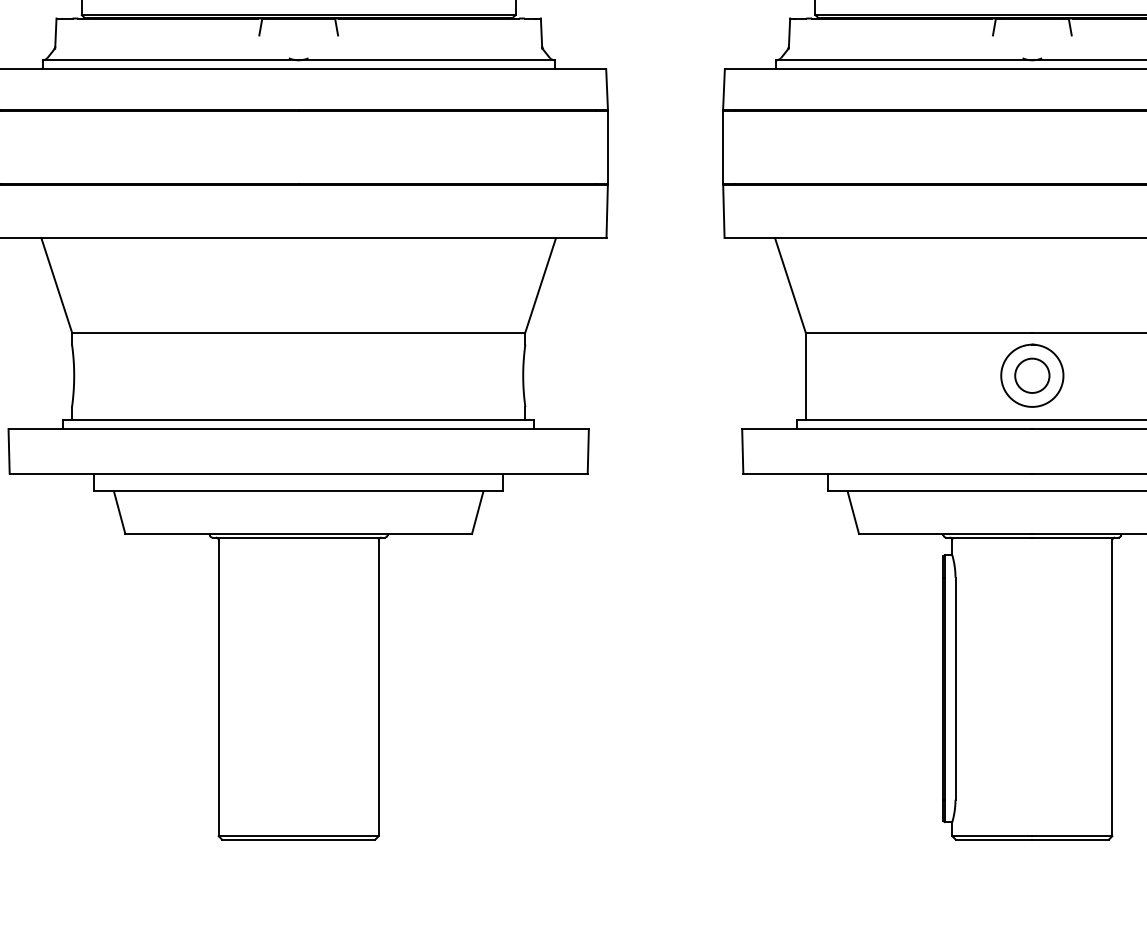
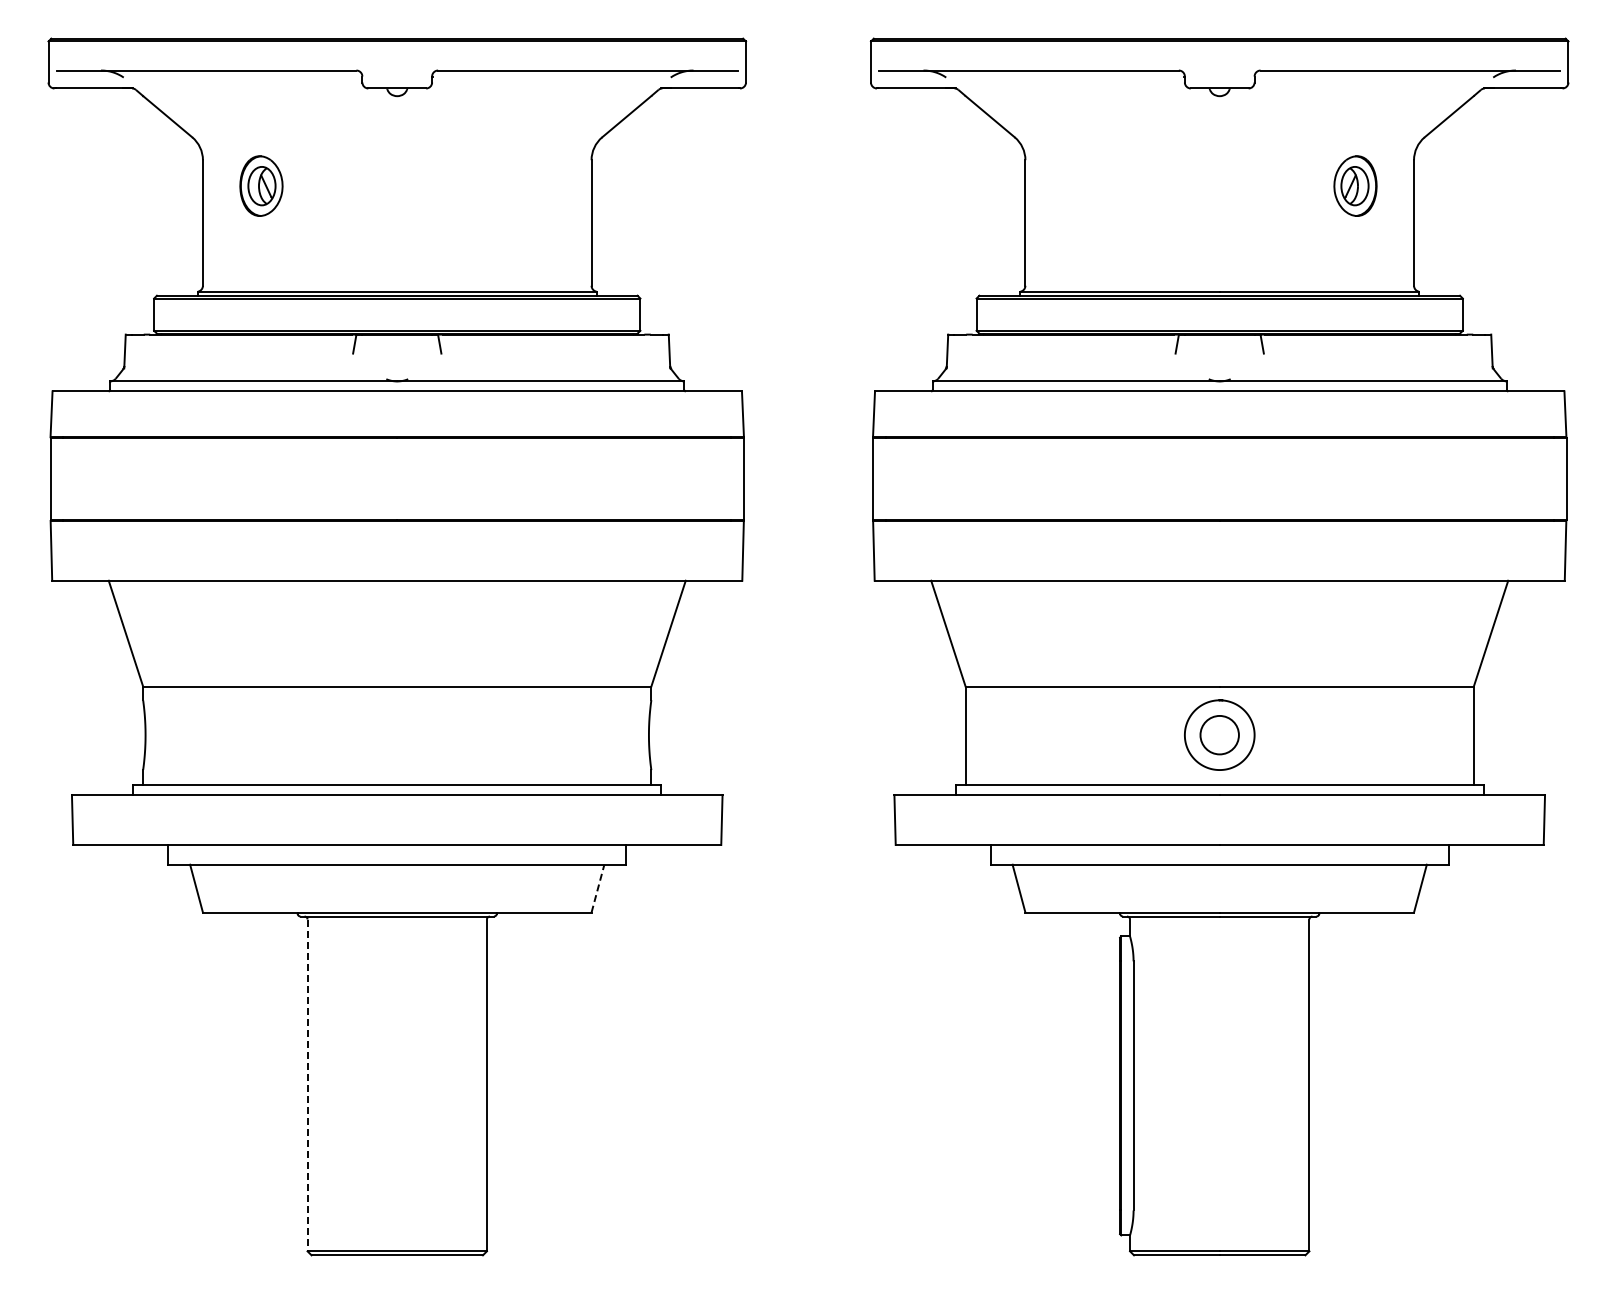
line: (477, 512) -> (597, 888), solid -> dashed
line: (218, 688) -> (307, 1085), solid -> dashed

